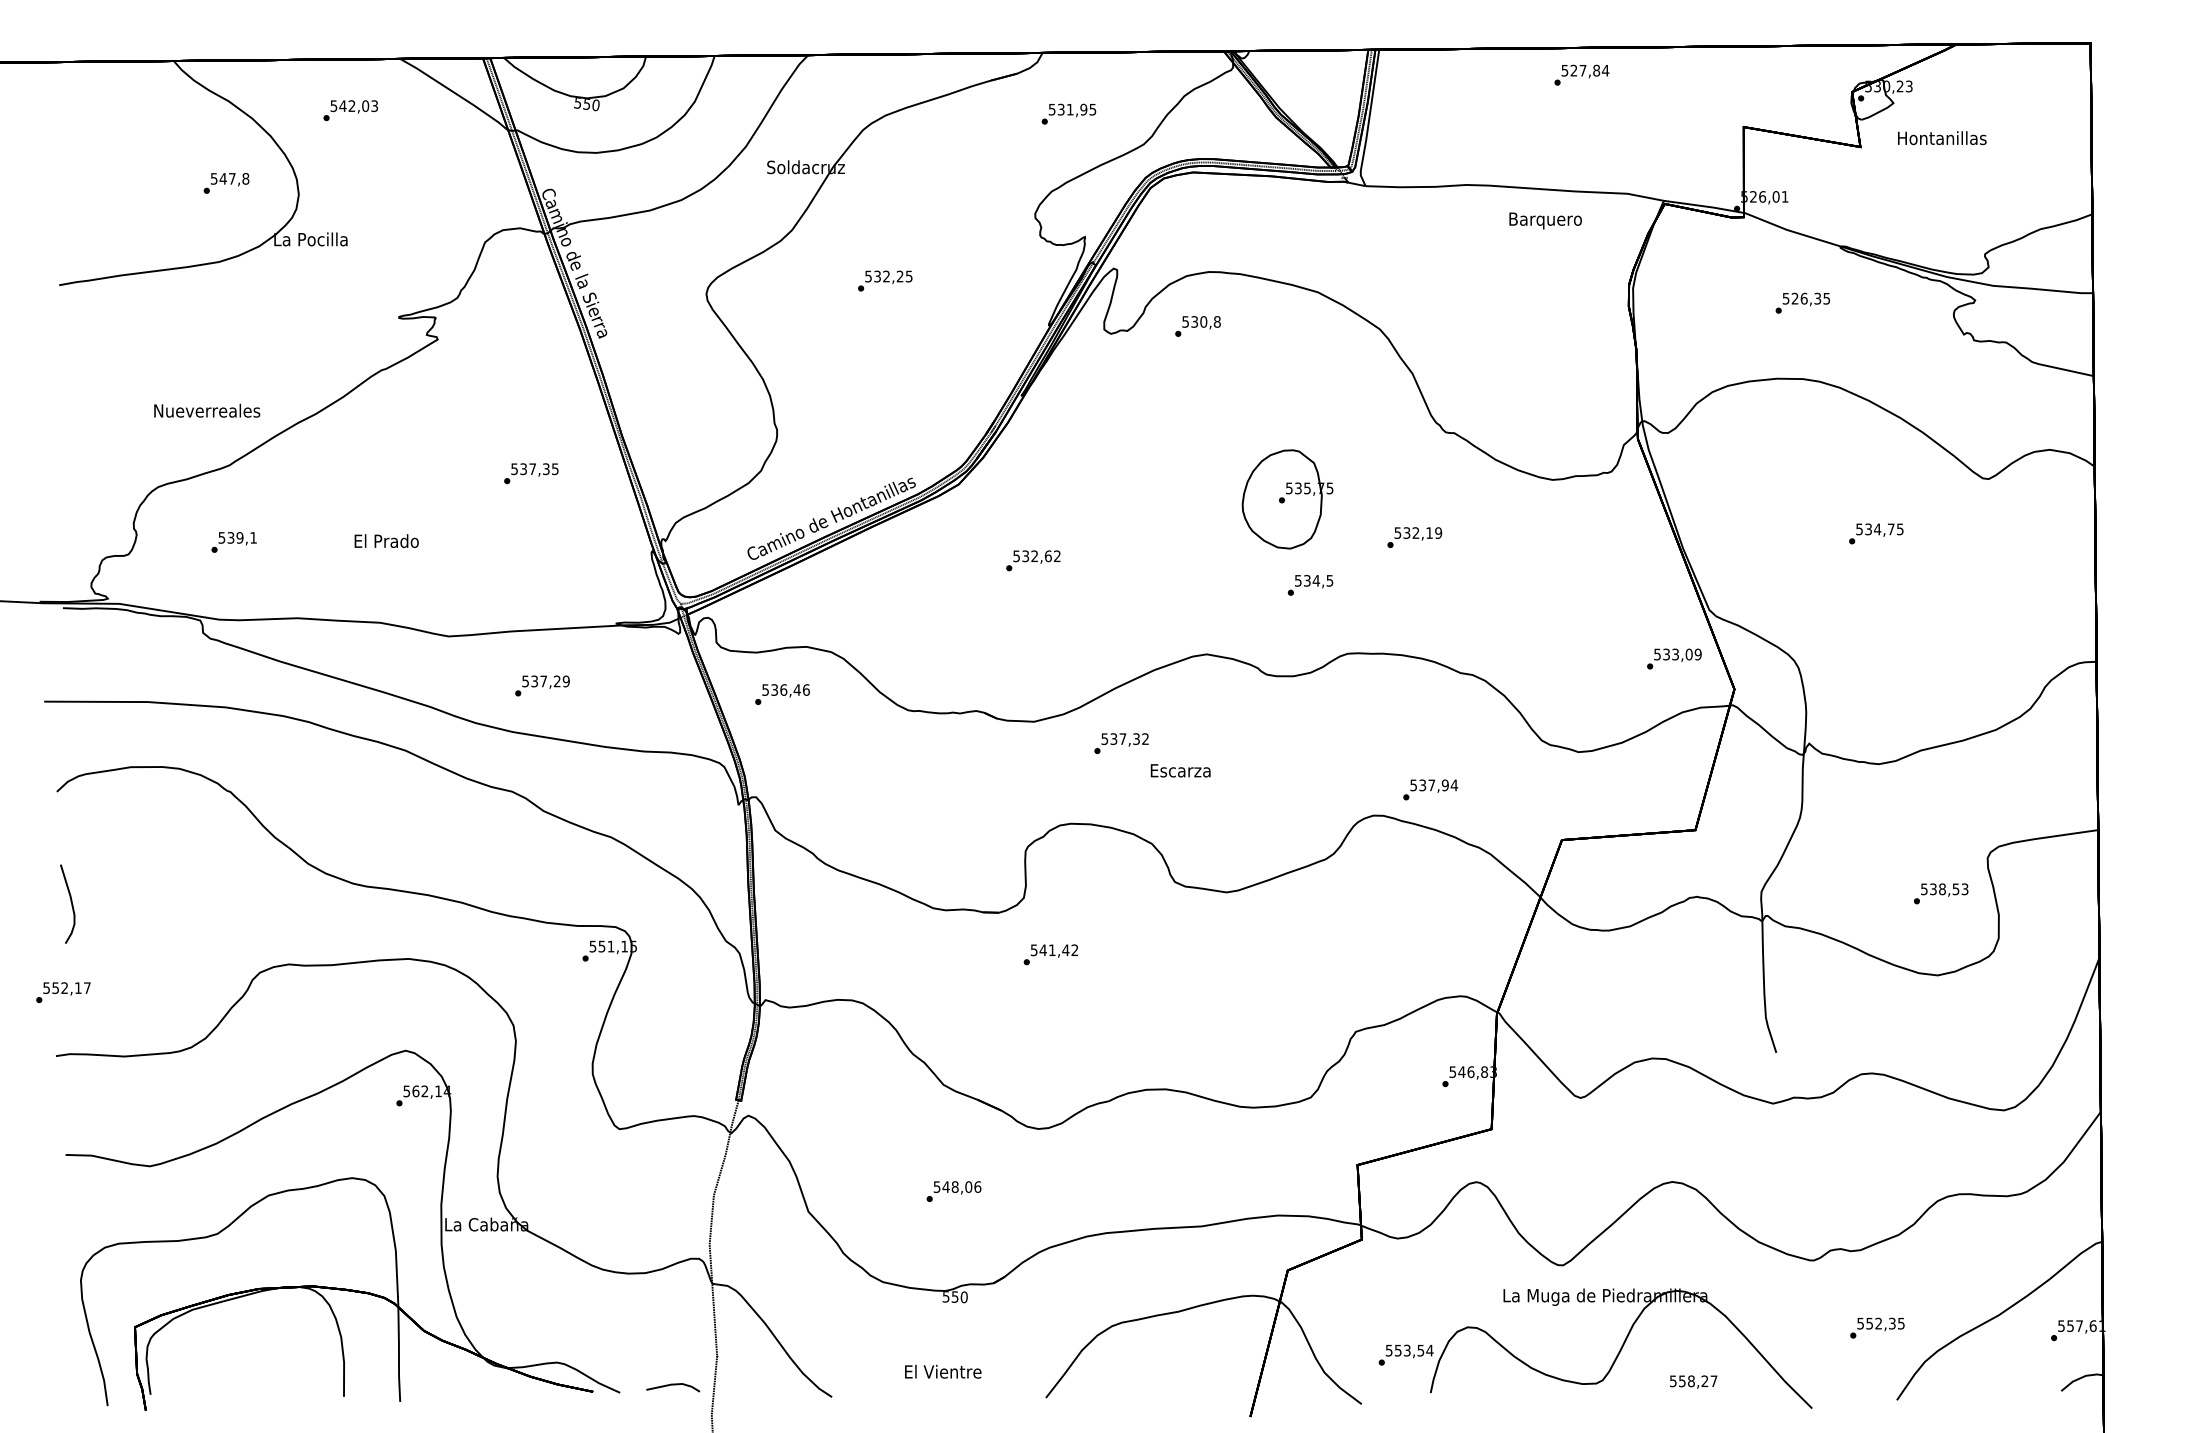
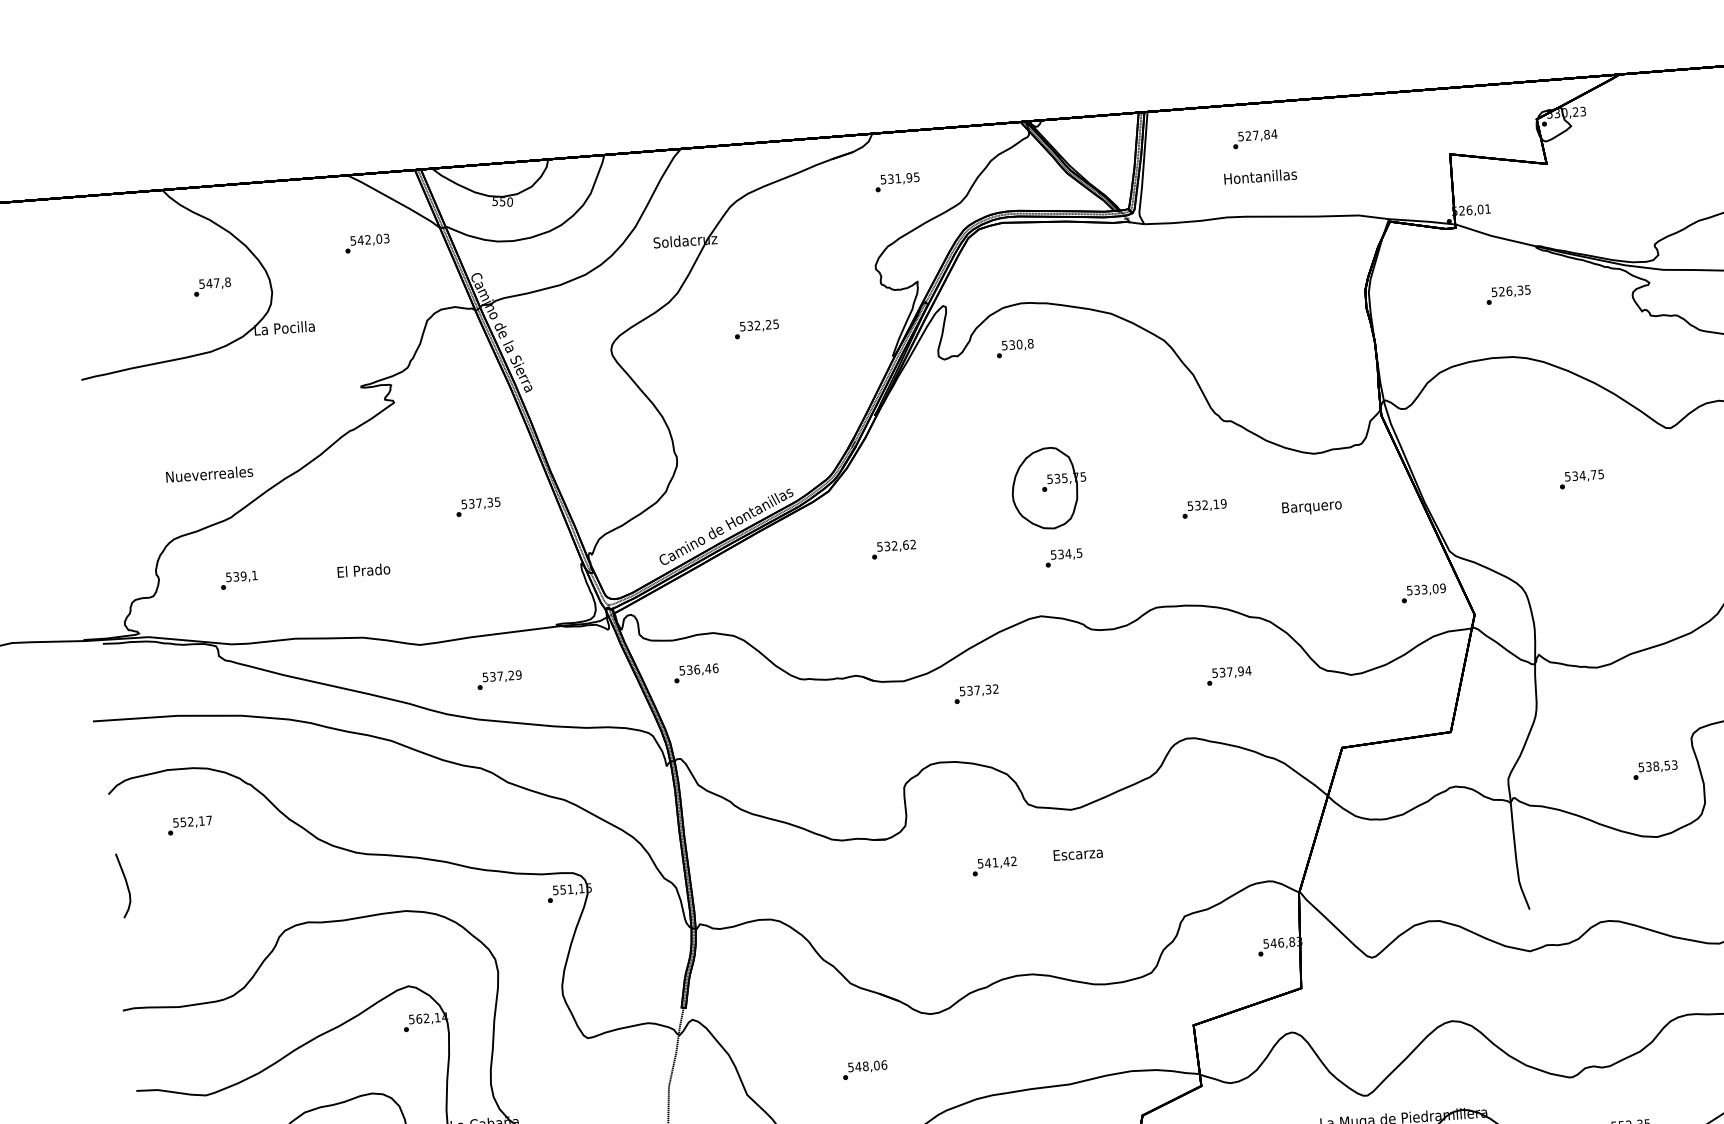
text: (1581, 74) -> (1254, 138), moved
text: (350, 110) -> (367, 243), moved
text: (1942, 138) -> (1260, 176), moved
text: (1545, 220) -> (1311, 507), moved
part: (1287, 499) -> (1049, 488), moved
text: (1310, 585) -> (1063, 558), moved
text: (1180, 770) -> (1078, 853), moved
text: (1430, 789) -> (1229, 675), moved
text: (1050, 954) -> (994, 866), moved
text: (63, 992) -> (190, 825), moved

